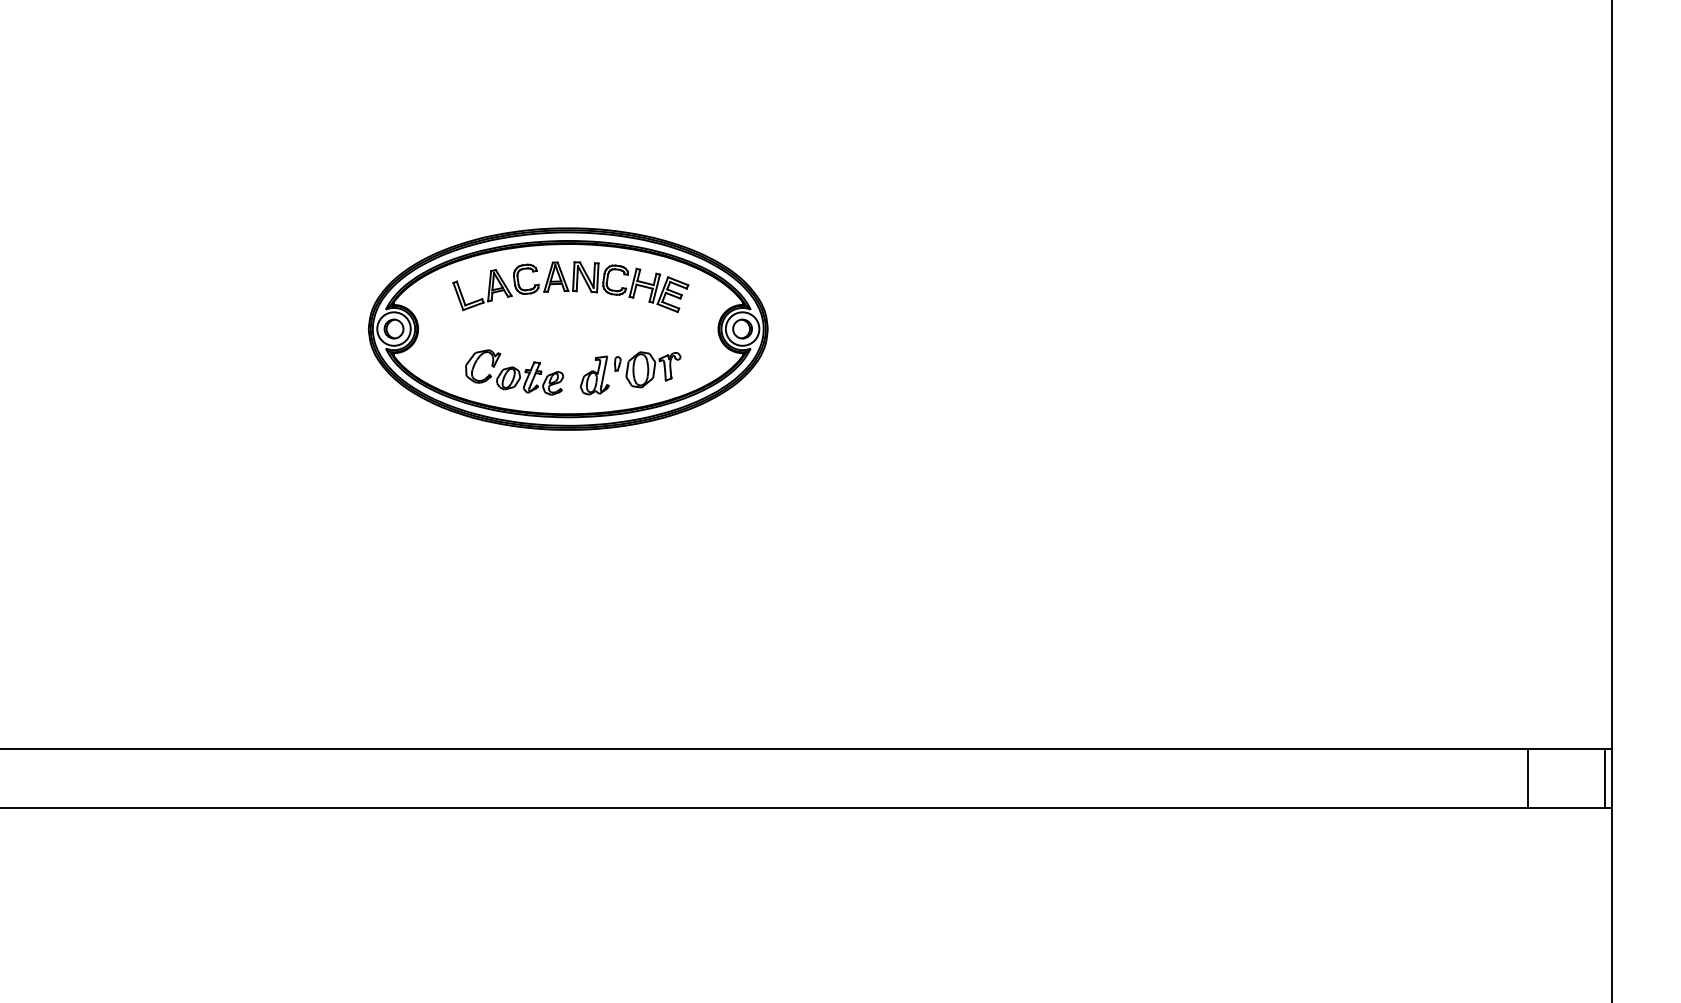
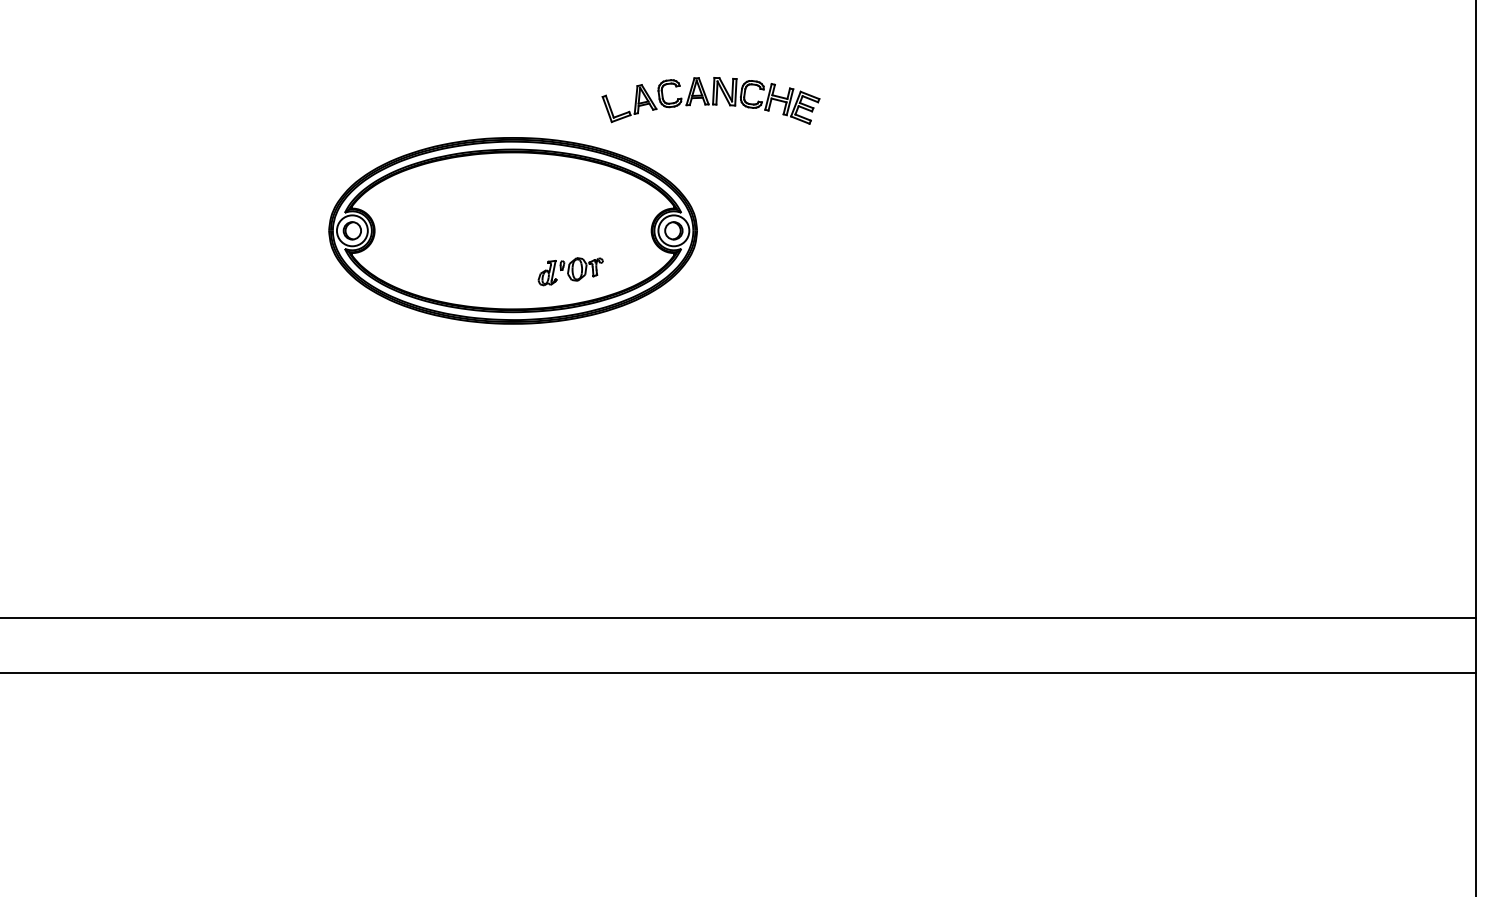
part: (570, 287) -> (710, 101), moved
part: (514, 372) -> (463, 270), removed
part: (630, 373) -> (570, 271), size x0.7
line: (1528, 778) -> (1398, 645), removed
line: (1604, 778) -> (1468, 645), removed

